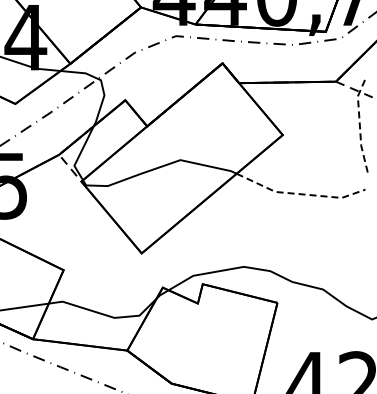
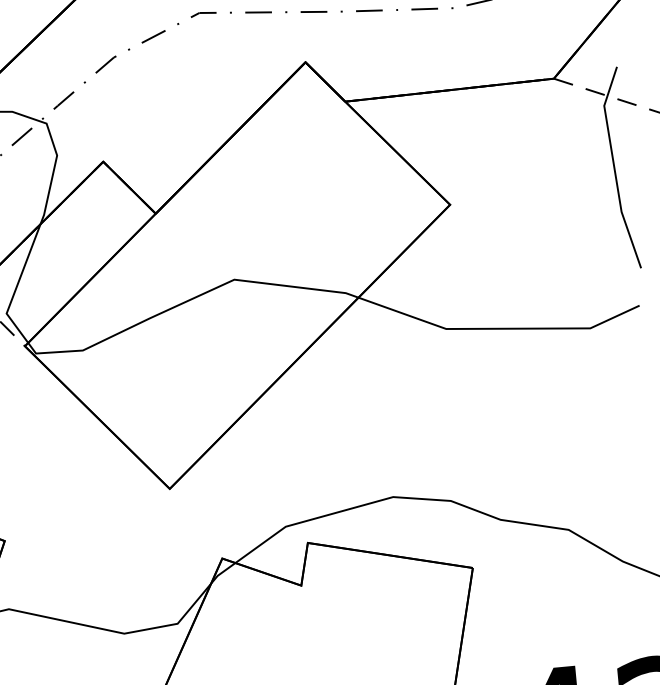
line: (359, 125) -> (613, 168), dashed -> solid
line: (300, 194) -> (500, 329), dashed -> solid

